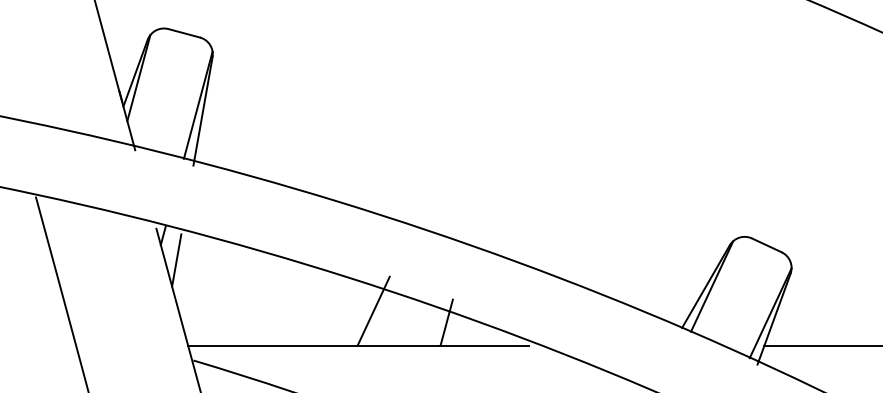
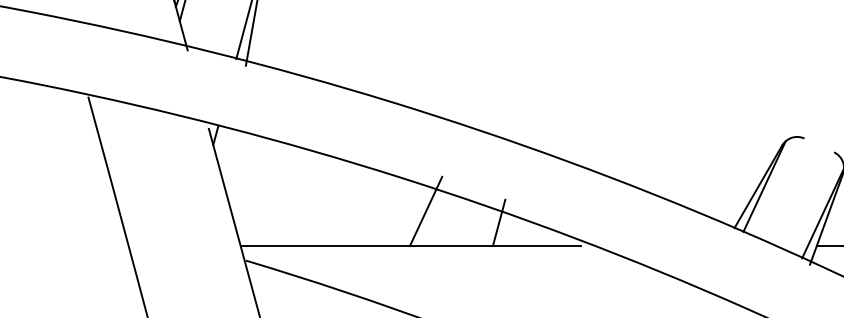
line: (766, 245) -> (818, 145), removed
line: (176, 260) -> (228, 160), removed

